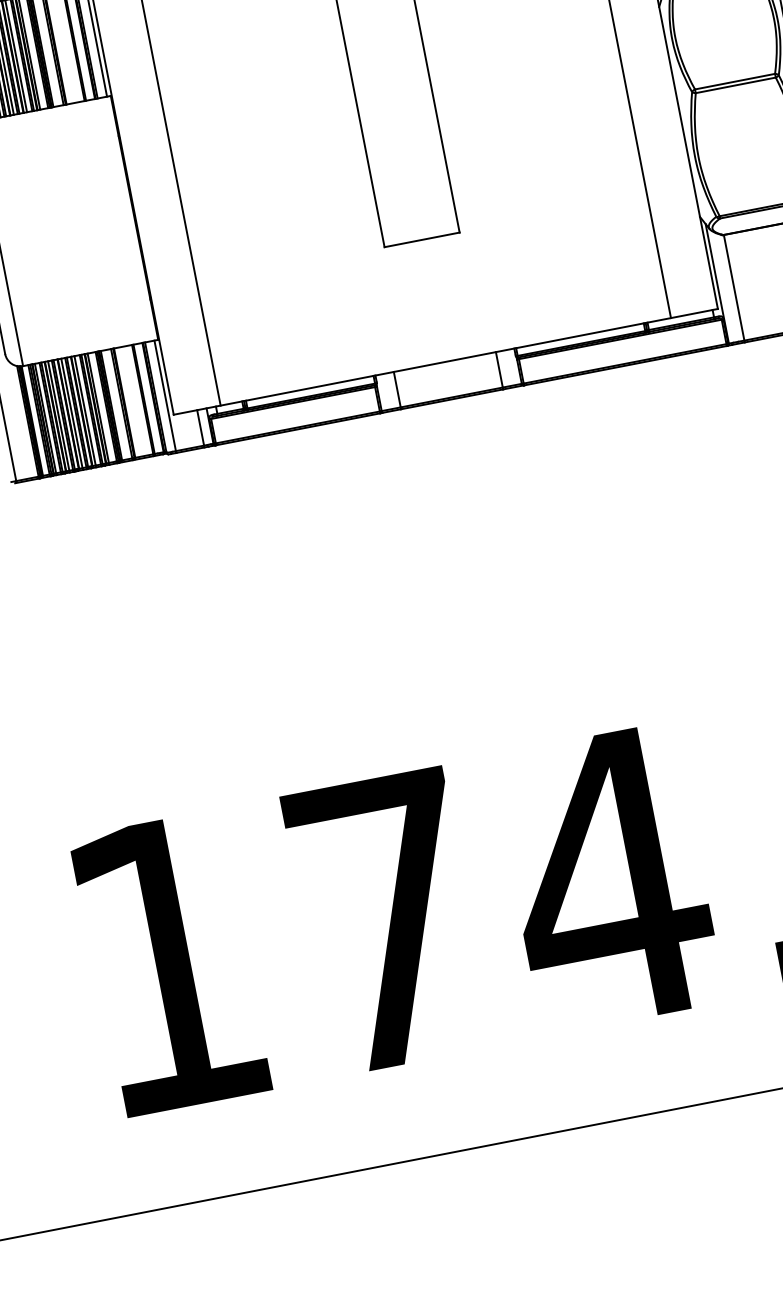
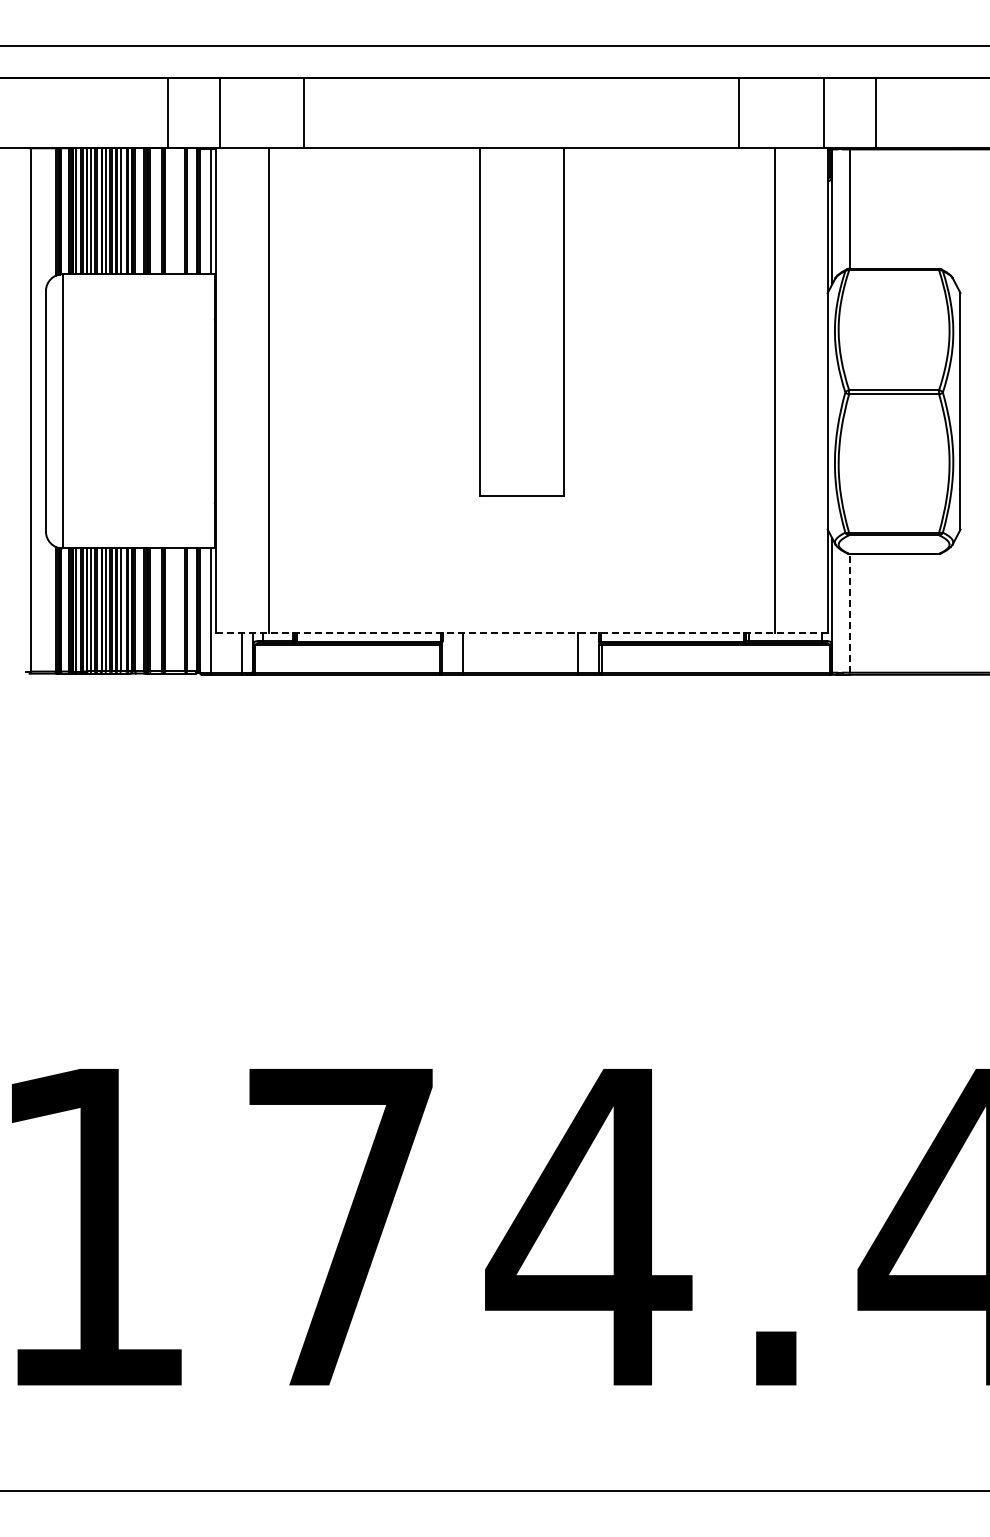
line: (733, 287) -> (849, 612), solid -> dashed
line: (445, 361) -> (521, 632), solid -> dashed

